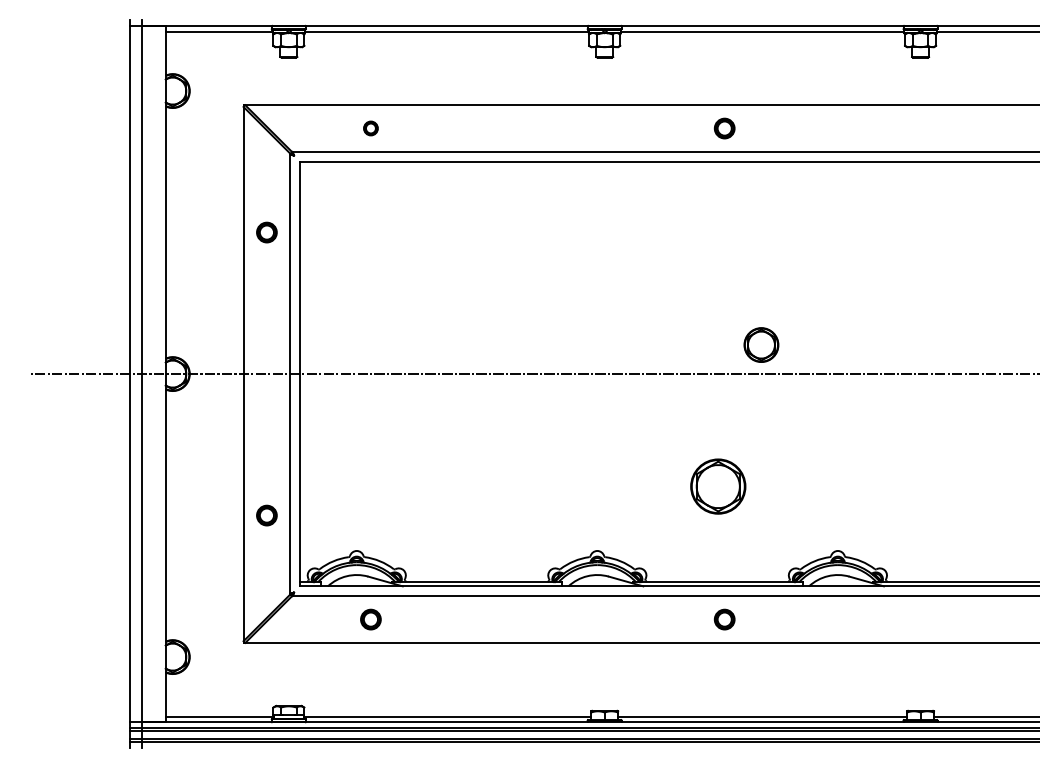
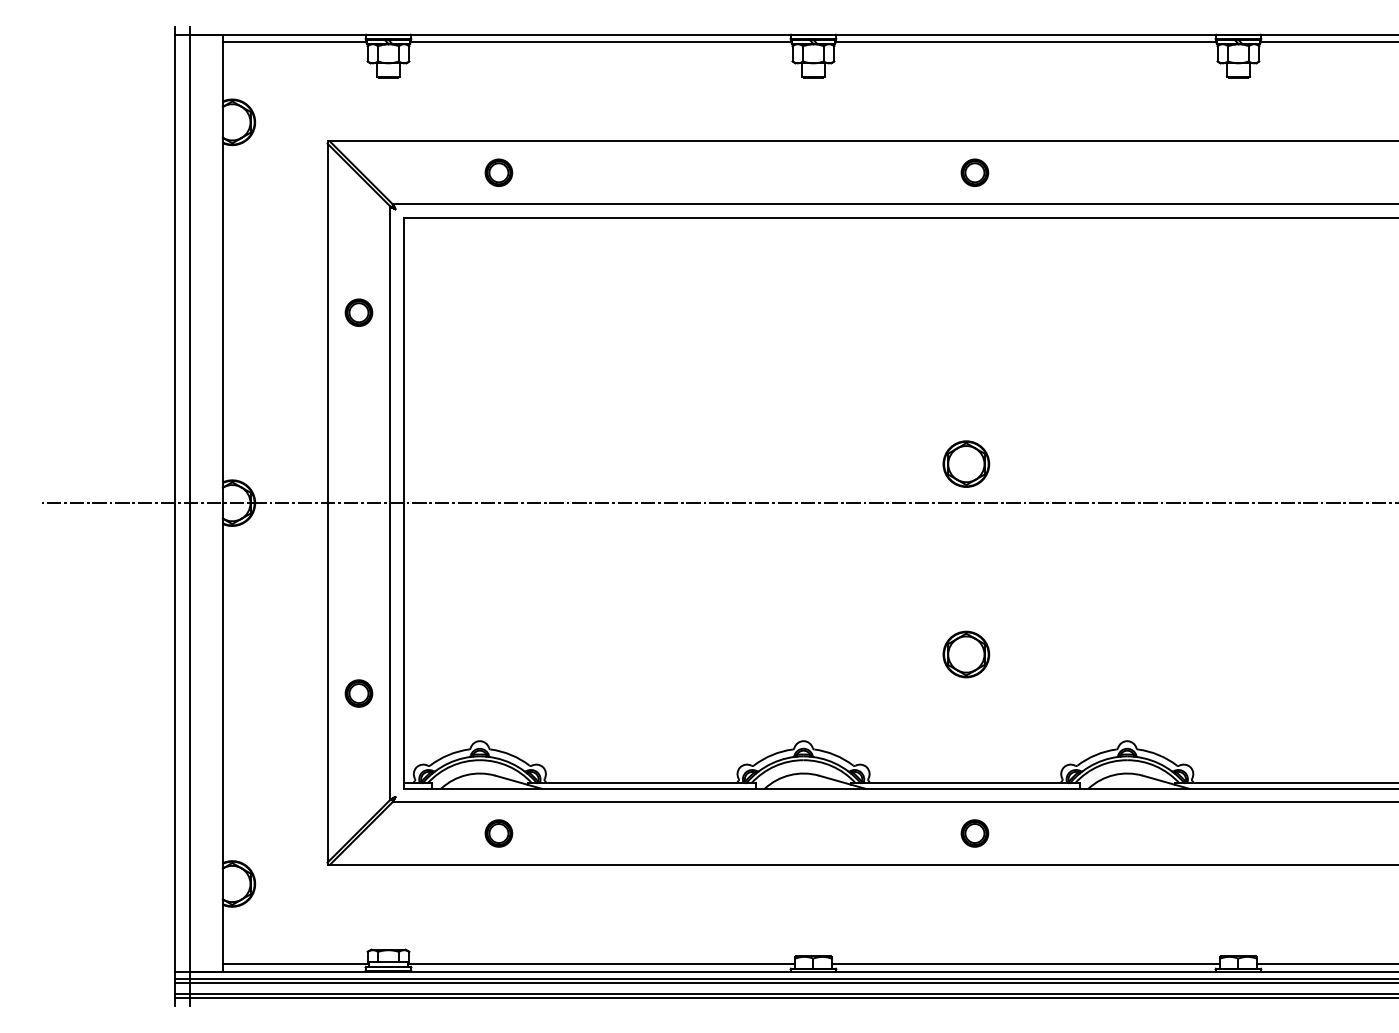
part: (370, 128) -> (498, 172), size x1.43
part: (761, 344) -> (966, 463), moved
part: (718, 486) -> (966, 654), size x0.62

